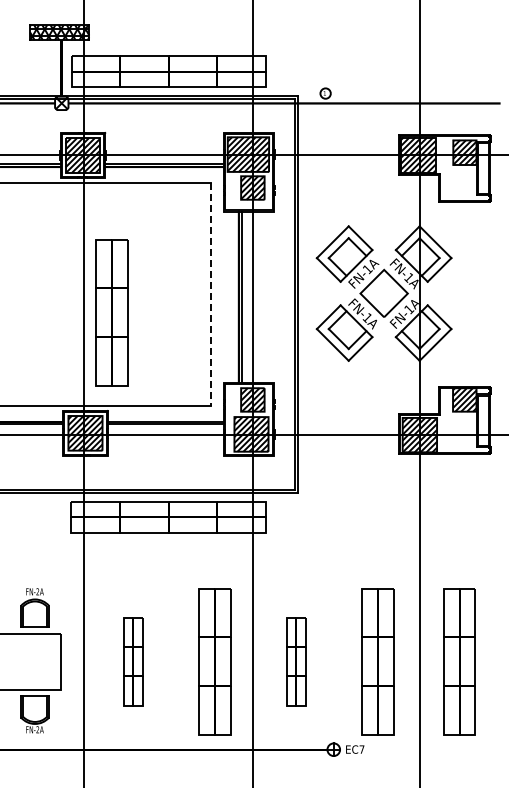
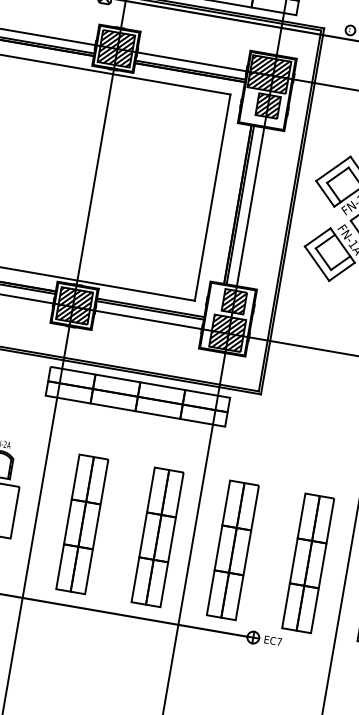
line: (211, 294) -> (213, 197), dashed -> solid
part: (111, 312) -> (117, 198), removed
part: (133, 661) -> (82, 524), size x1.67
part: (296, 661) -> (233, 550), size x1.67

